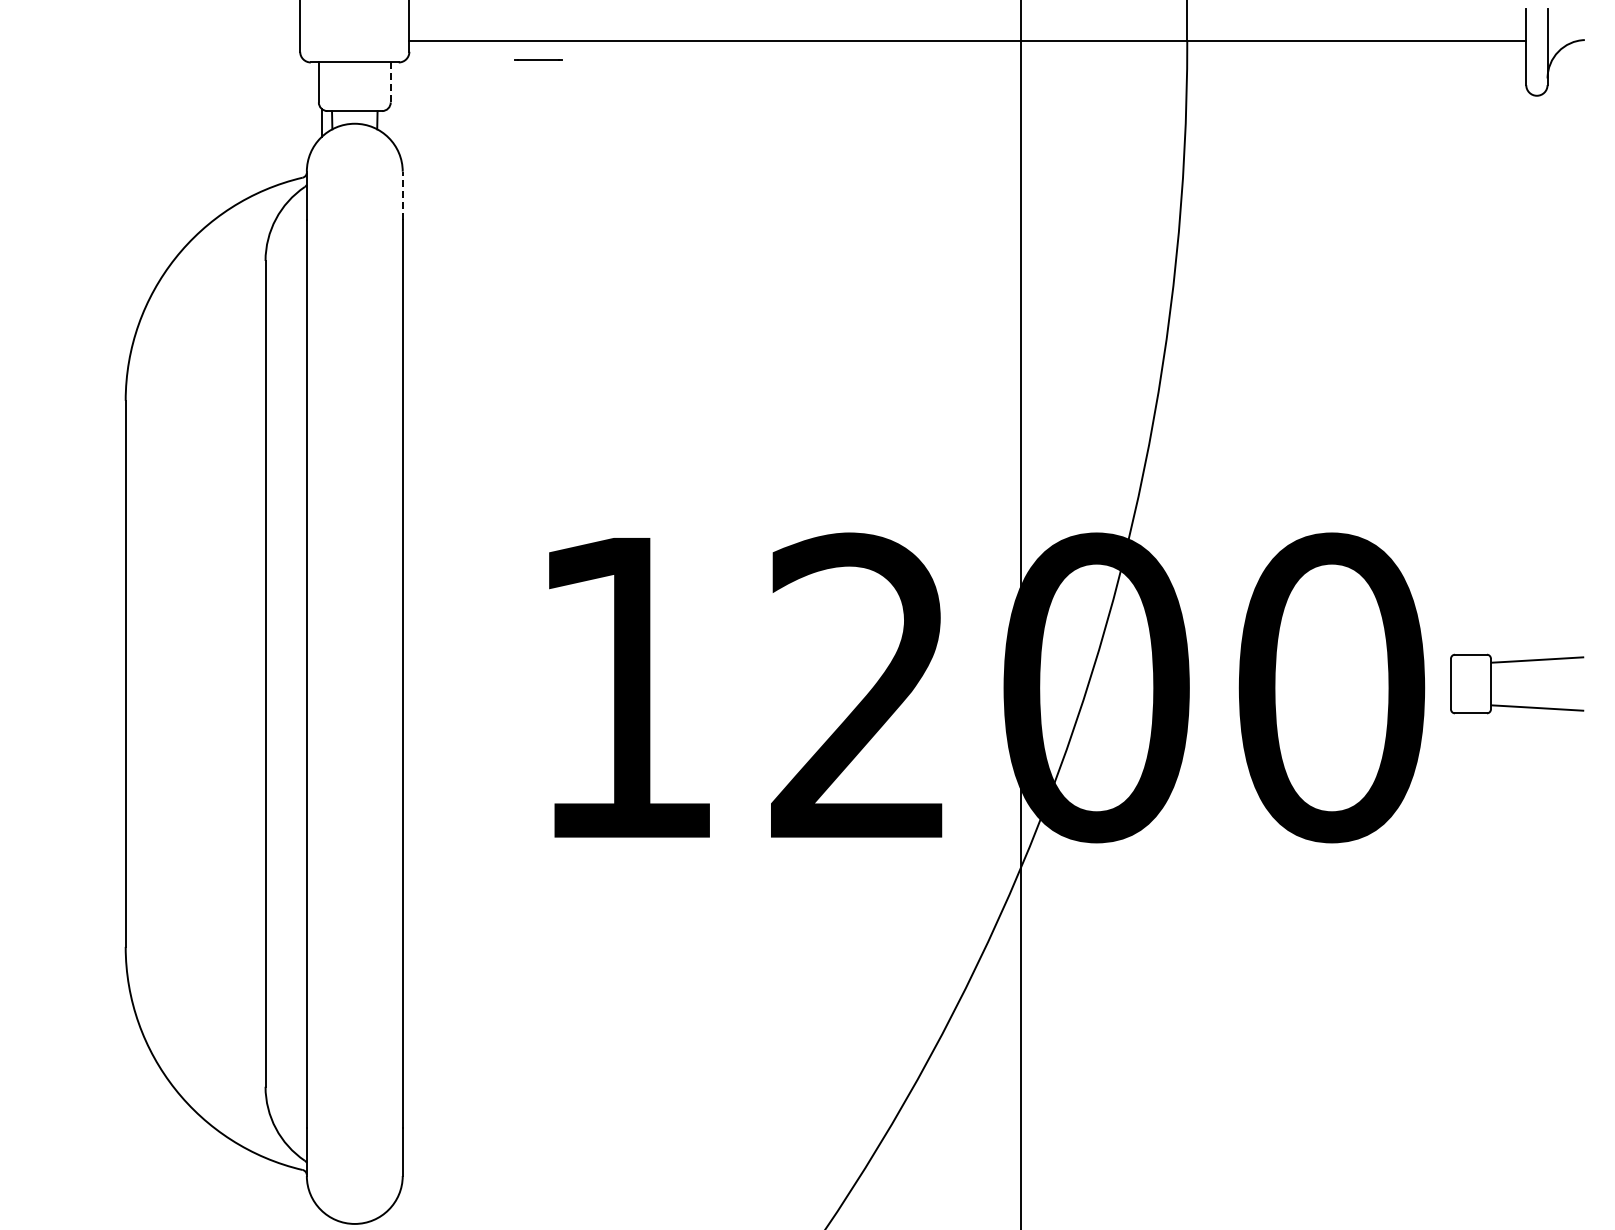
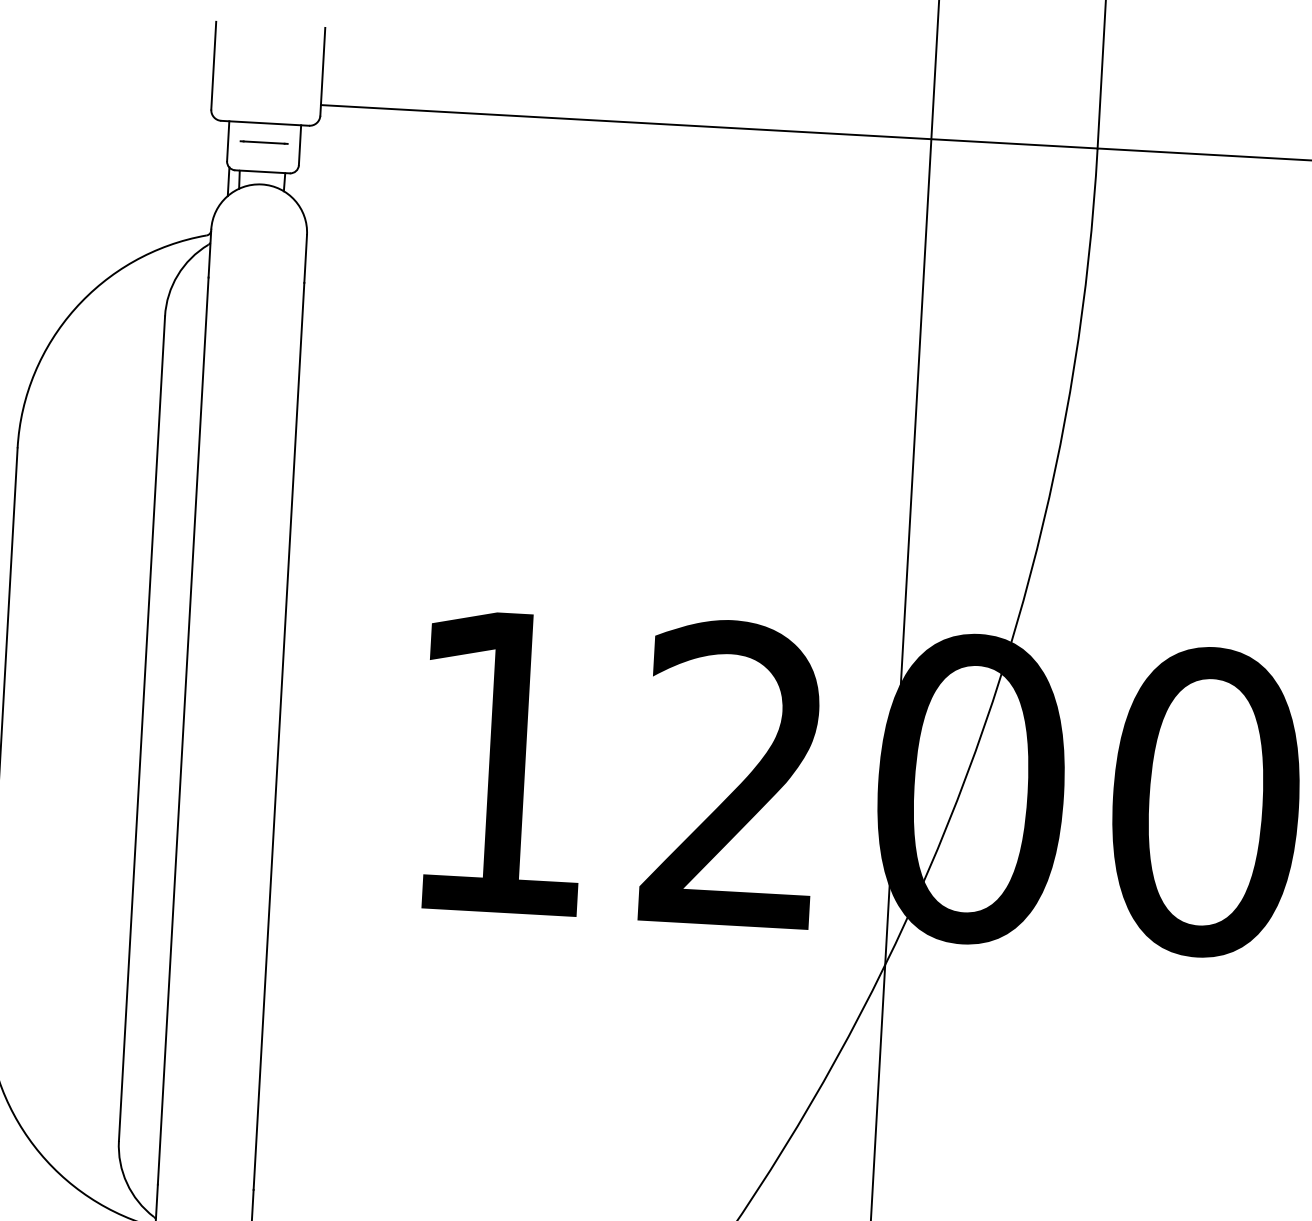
line: (538, 59) -> (263, 142), moved
line: (390, 82) -> (299, 145), dashed -> solid
line: (402, 195) -> (305, 258), dashed -> solid

